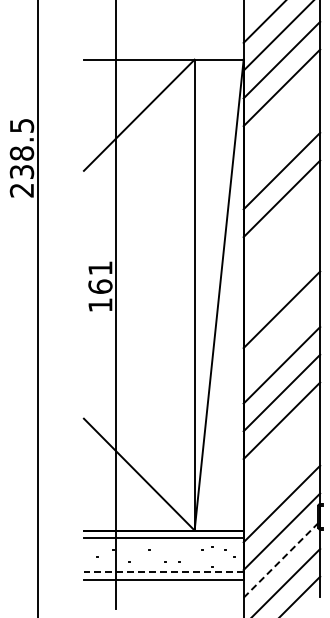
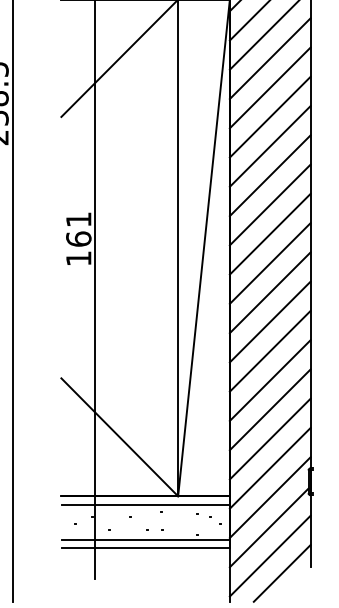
line: (281, 115) -> (269, 58), added
line: (281, 143) -> (269, 88), added
line: (281, 226) -> (269, 175), added
line: (281, 254) -> (269, 205), added
line: (281, 281) -> (269, 233), added
line: (281, 337) -> (269, 292), added
line: (281, 448) -> (269, 409), added
line: (281, 476) -> (269, 439), added
line: (280, 560) -> (268, 527), dashed -> solid
line: (164, 571) -> (146, 539), dashed -> solid

